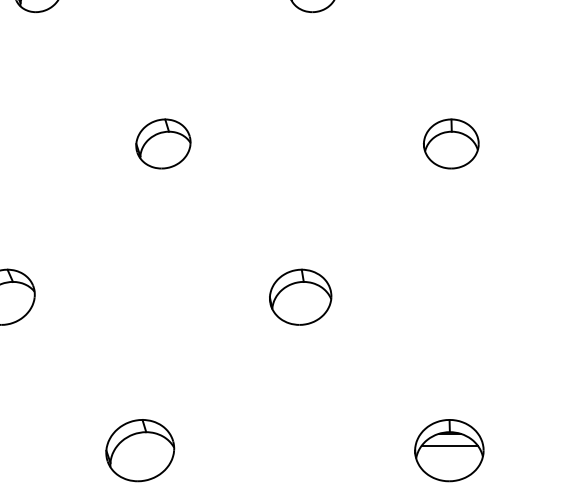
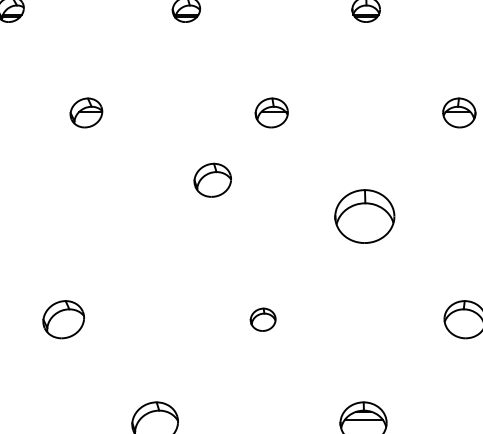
part: (162, 142) -> (212, 179), moved
part: (450, 142) -> (364, 215), size x1.6
part: (299, 297) -> (262, 319), size x0.6

